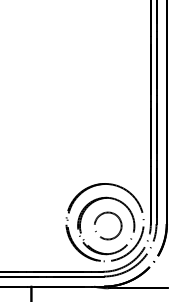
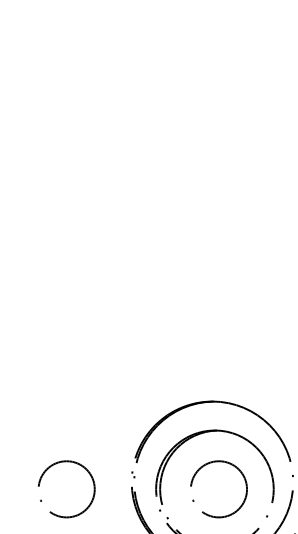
part: (41, 215) -> (79, 467), added

